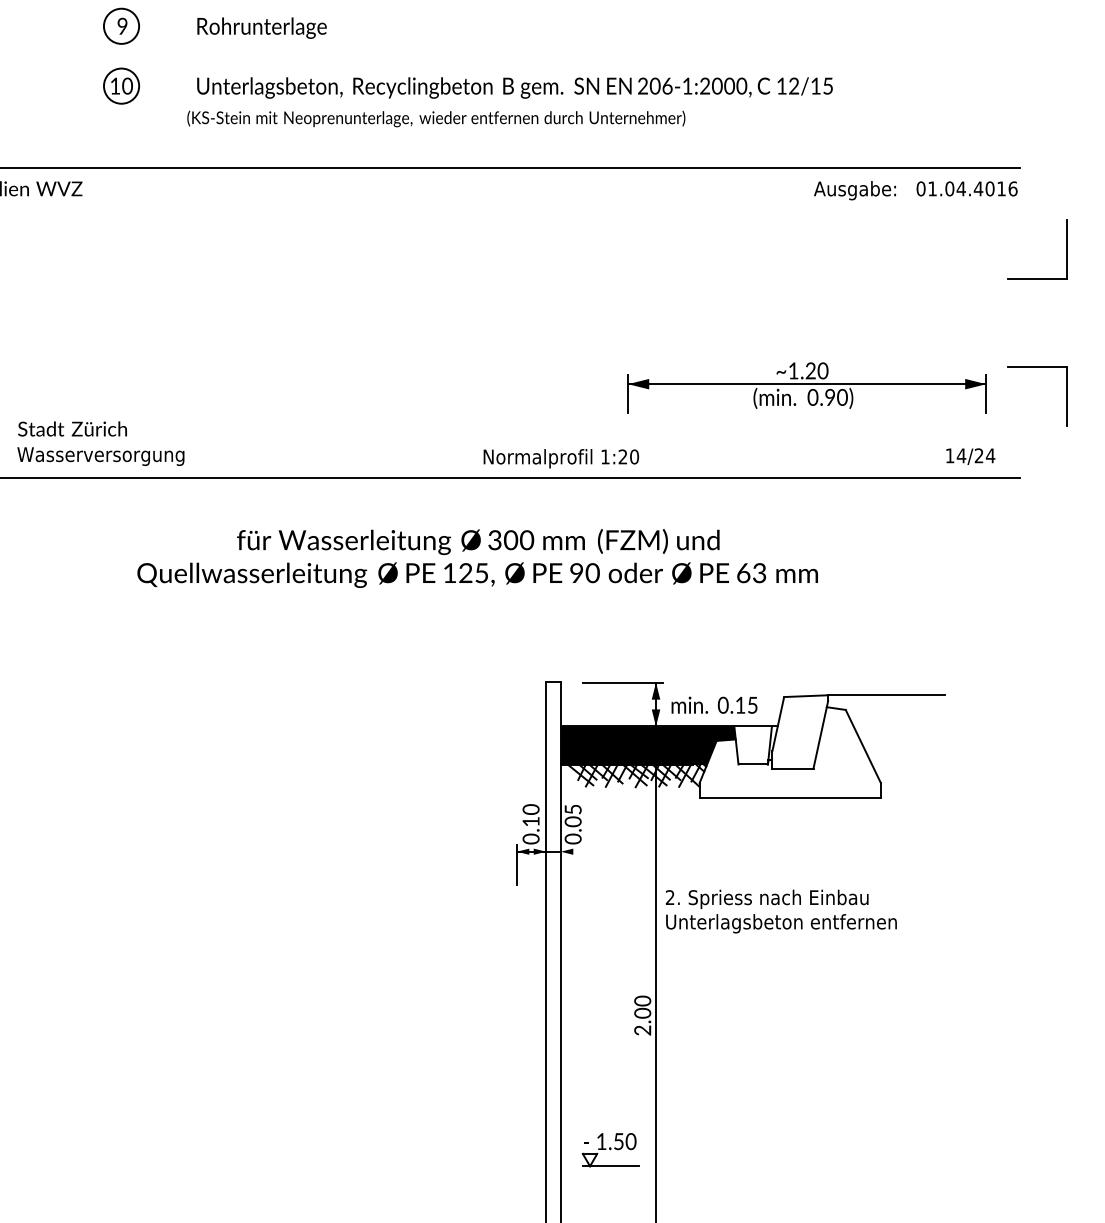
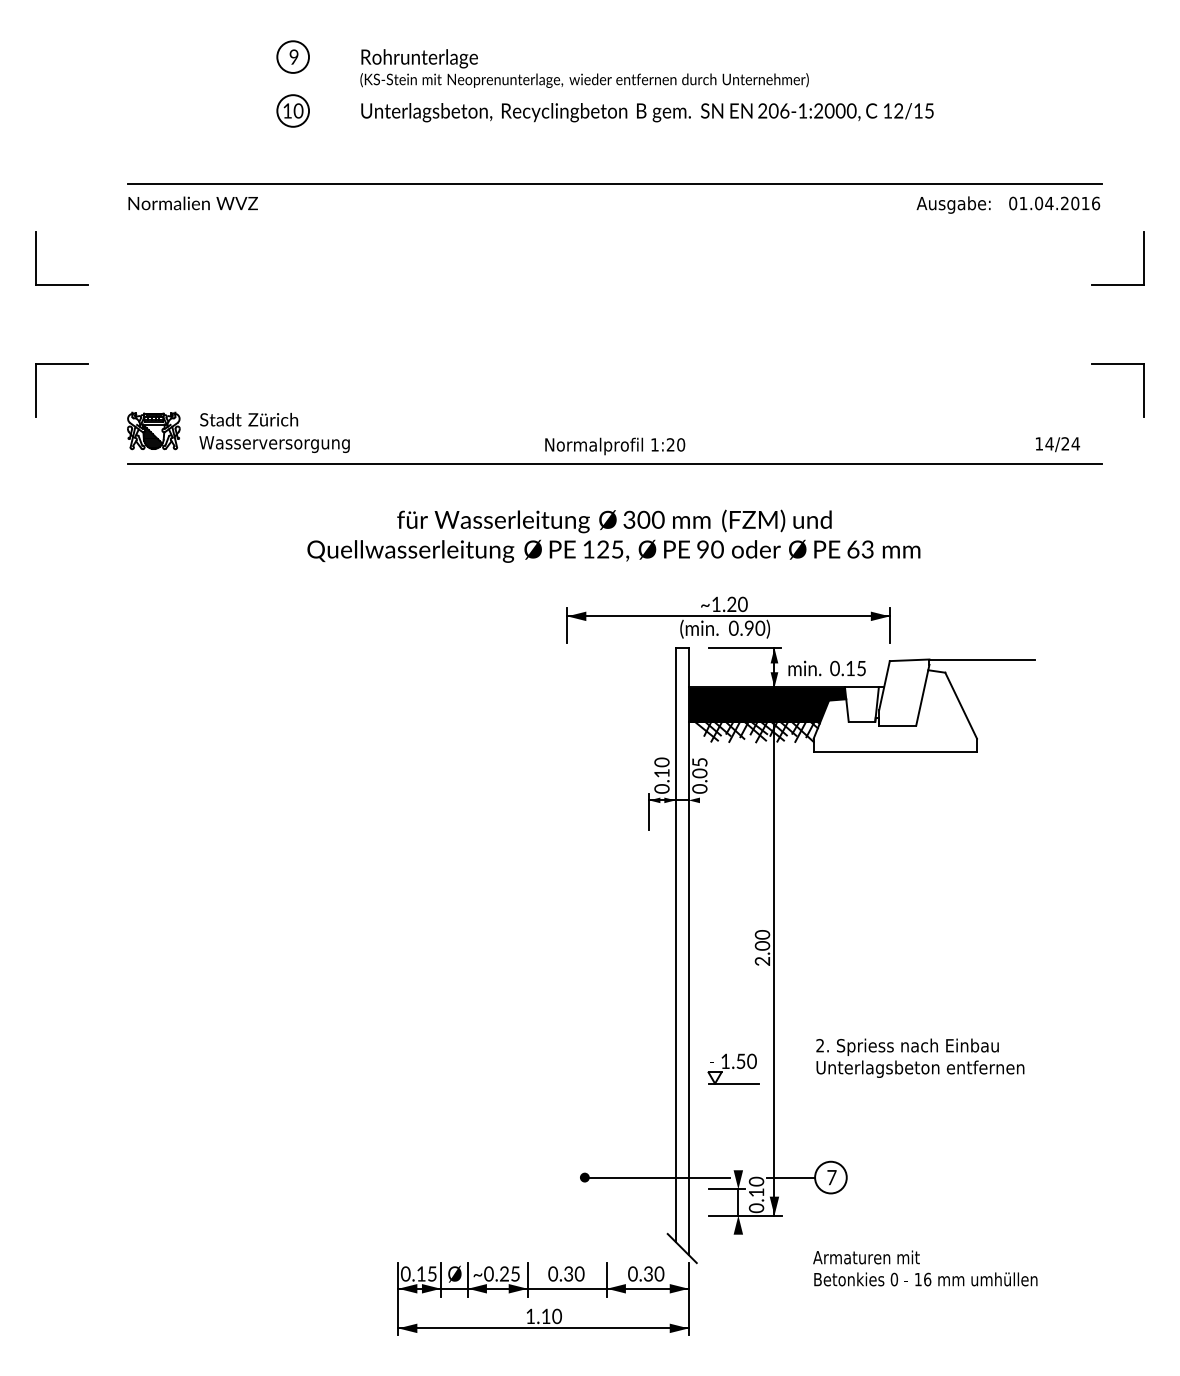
text: (436, 118) -> (584, 80), moved
text: (978, 188) -> (1064, 203), 01.04.4016 -> 01.04.2016
part: (807, 387) -> (728, 619), moved
text: (561, 458) -> (615, 446), moved
text: (781, 910) -> (920, 1057), moved

